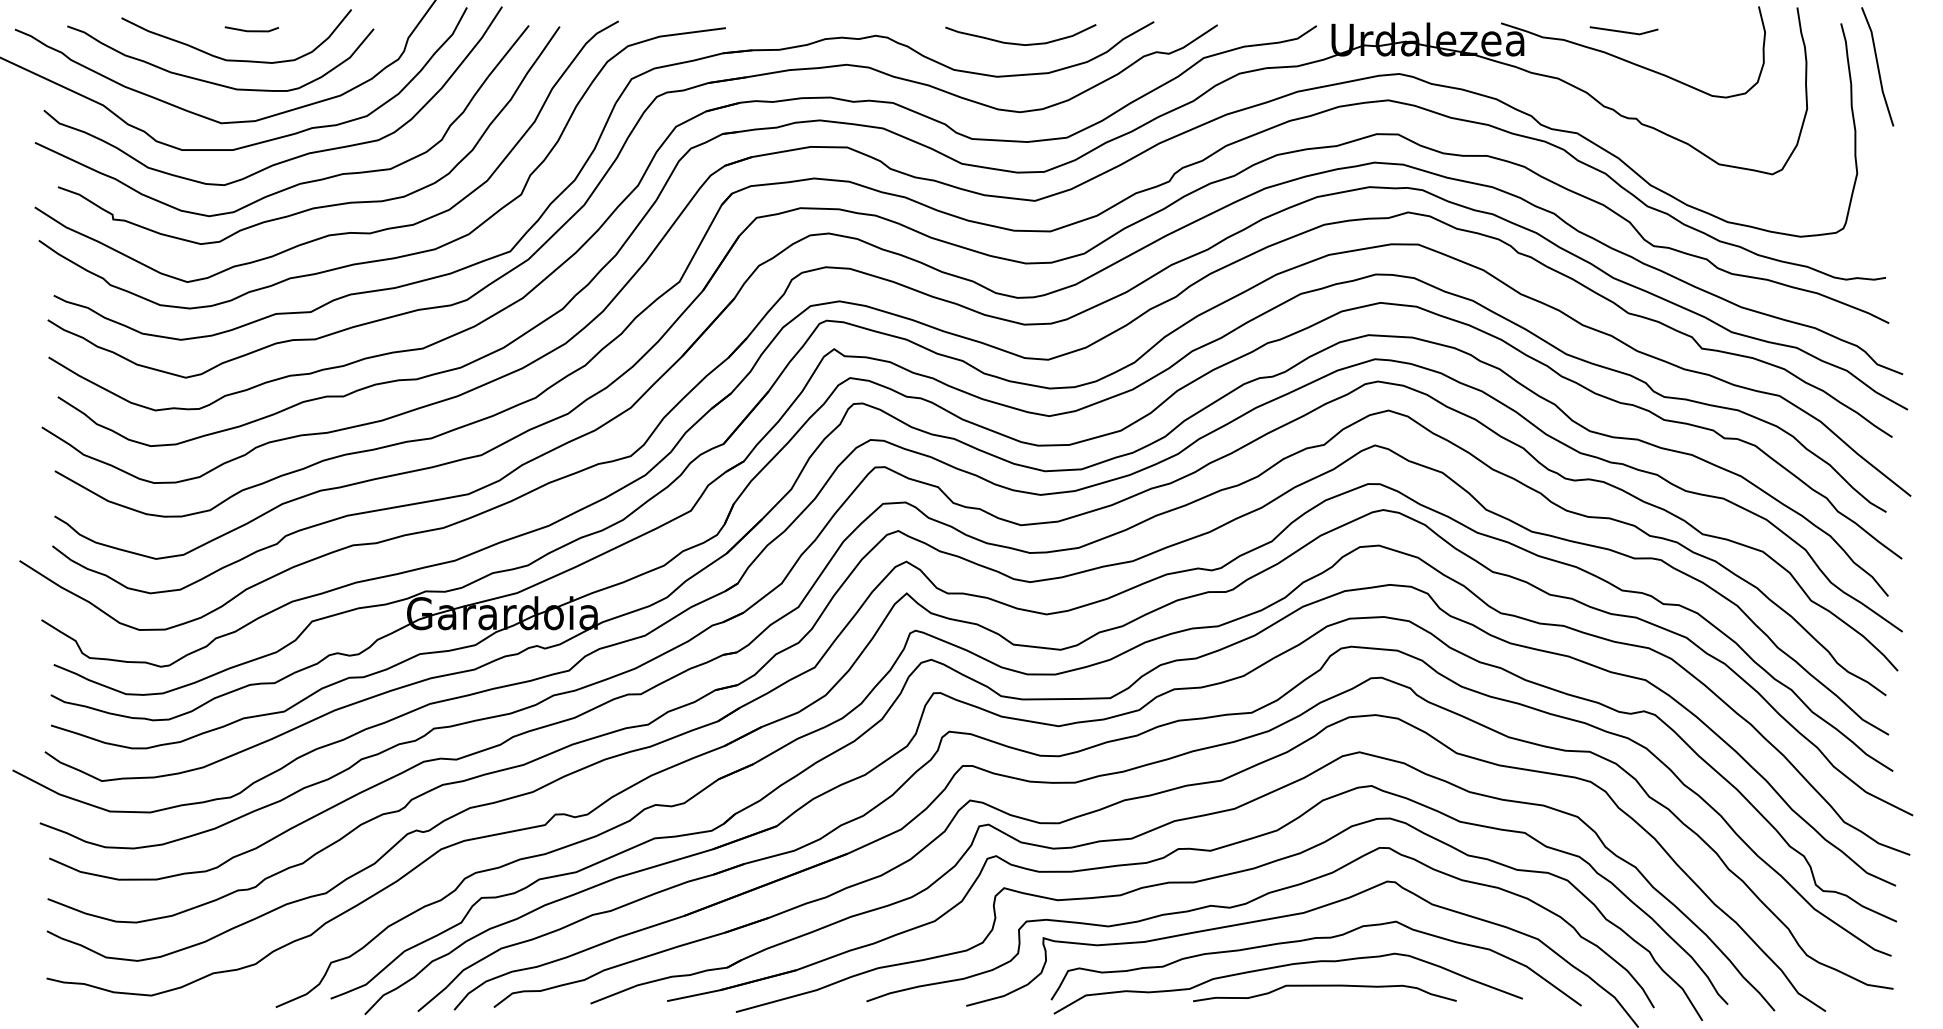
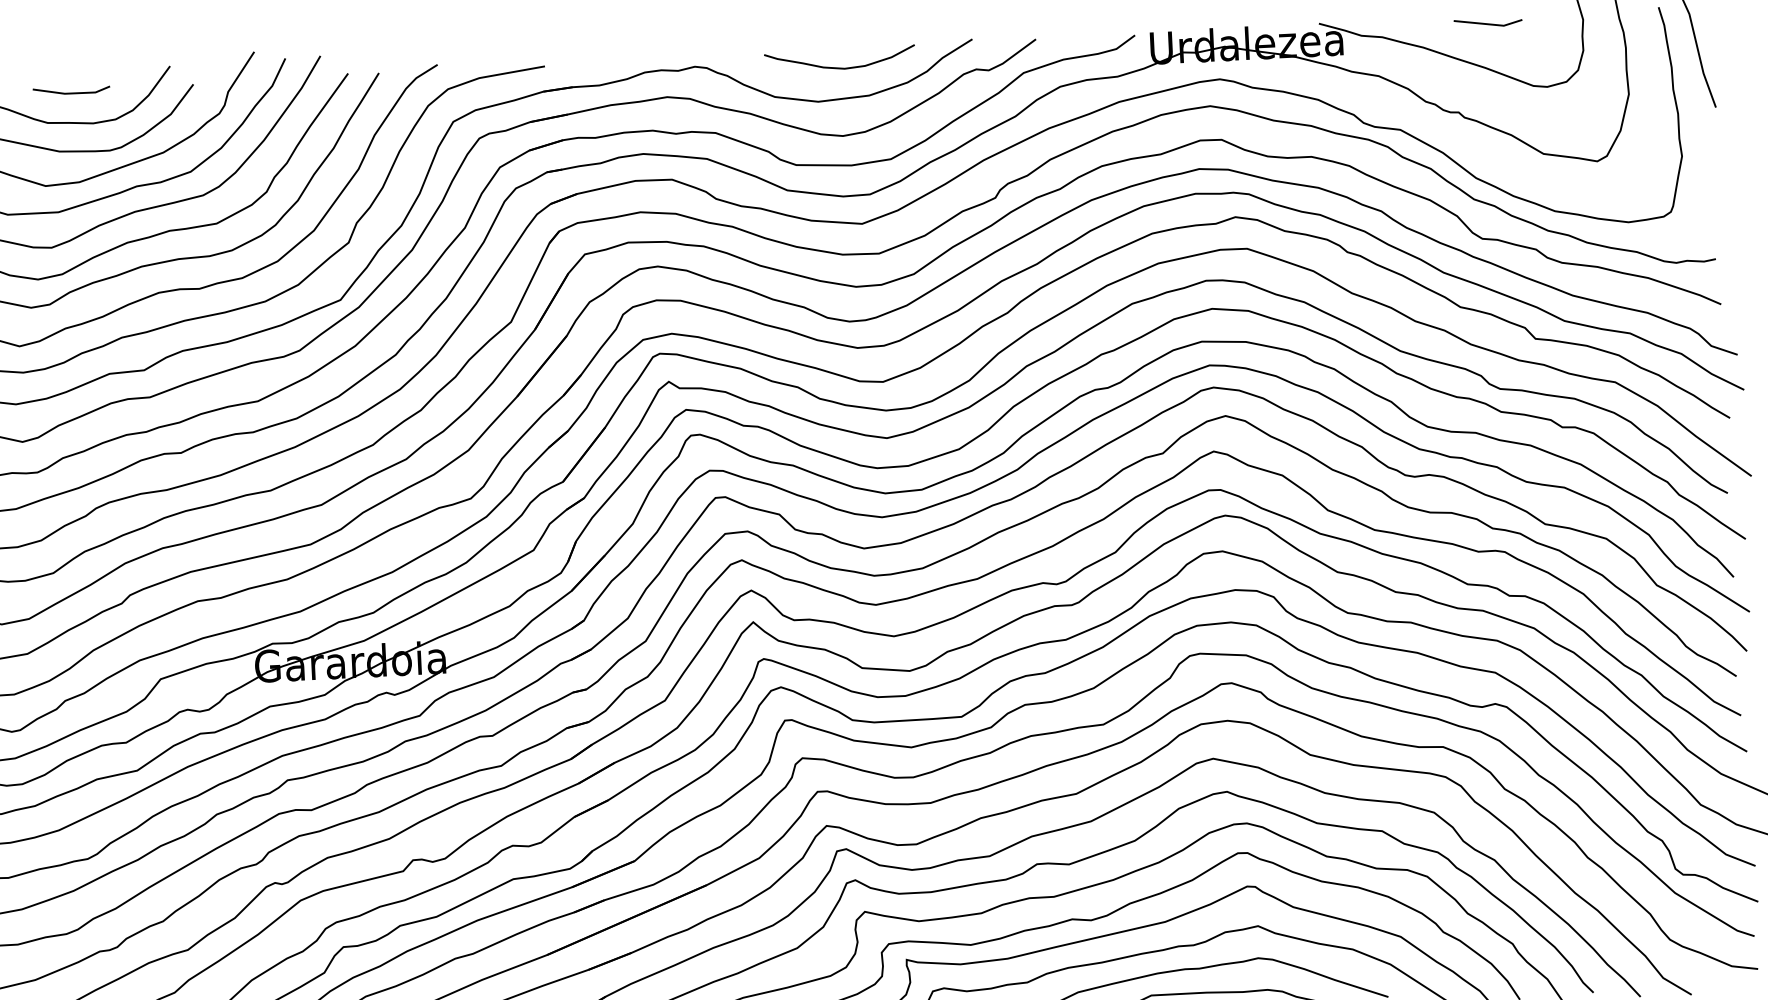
part: (251, 29) -> (71, 90), size x1.43
line: (1623, 31) -> (1487, 23), moved

